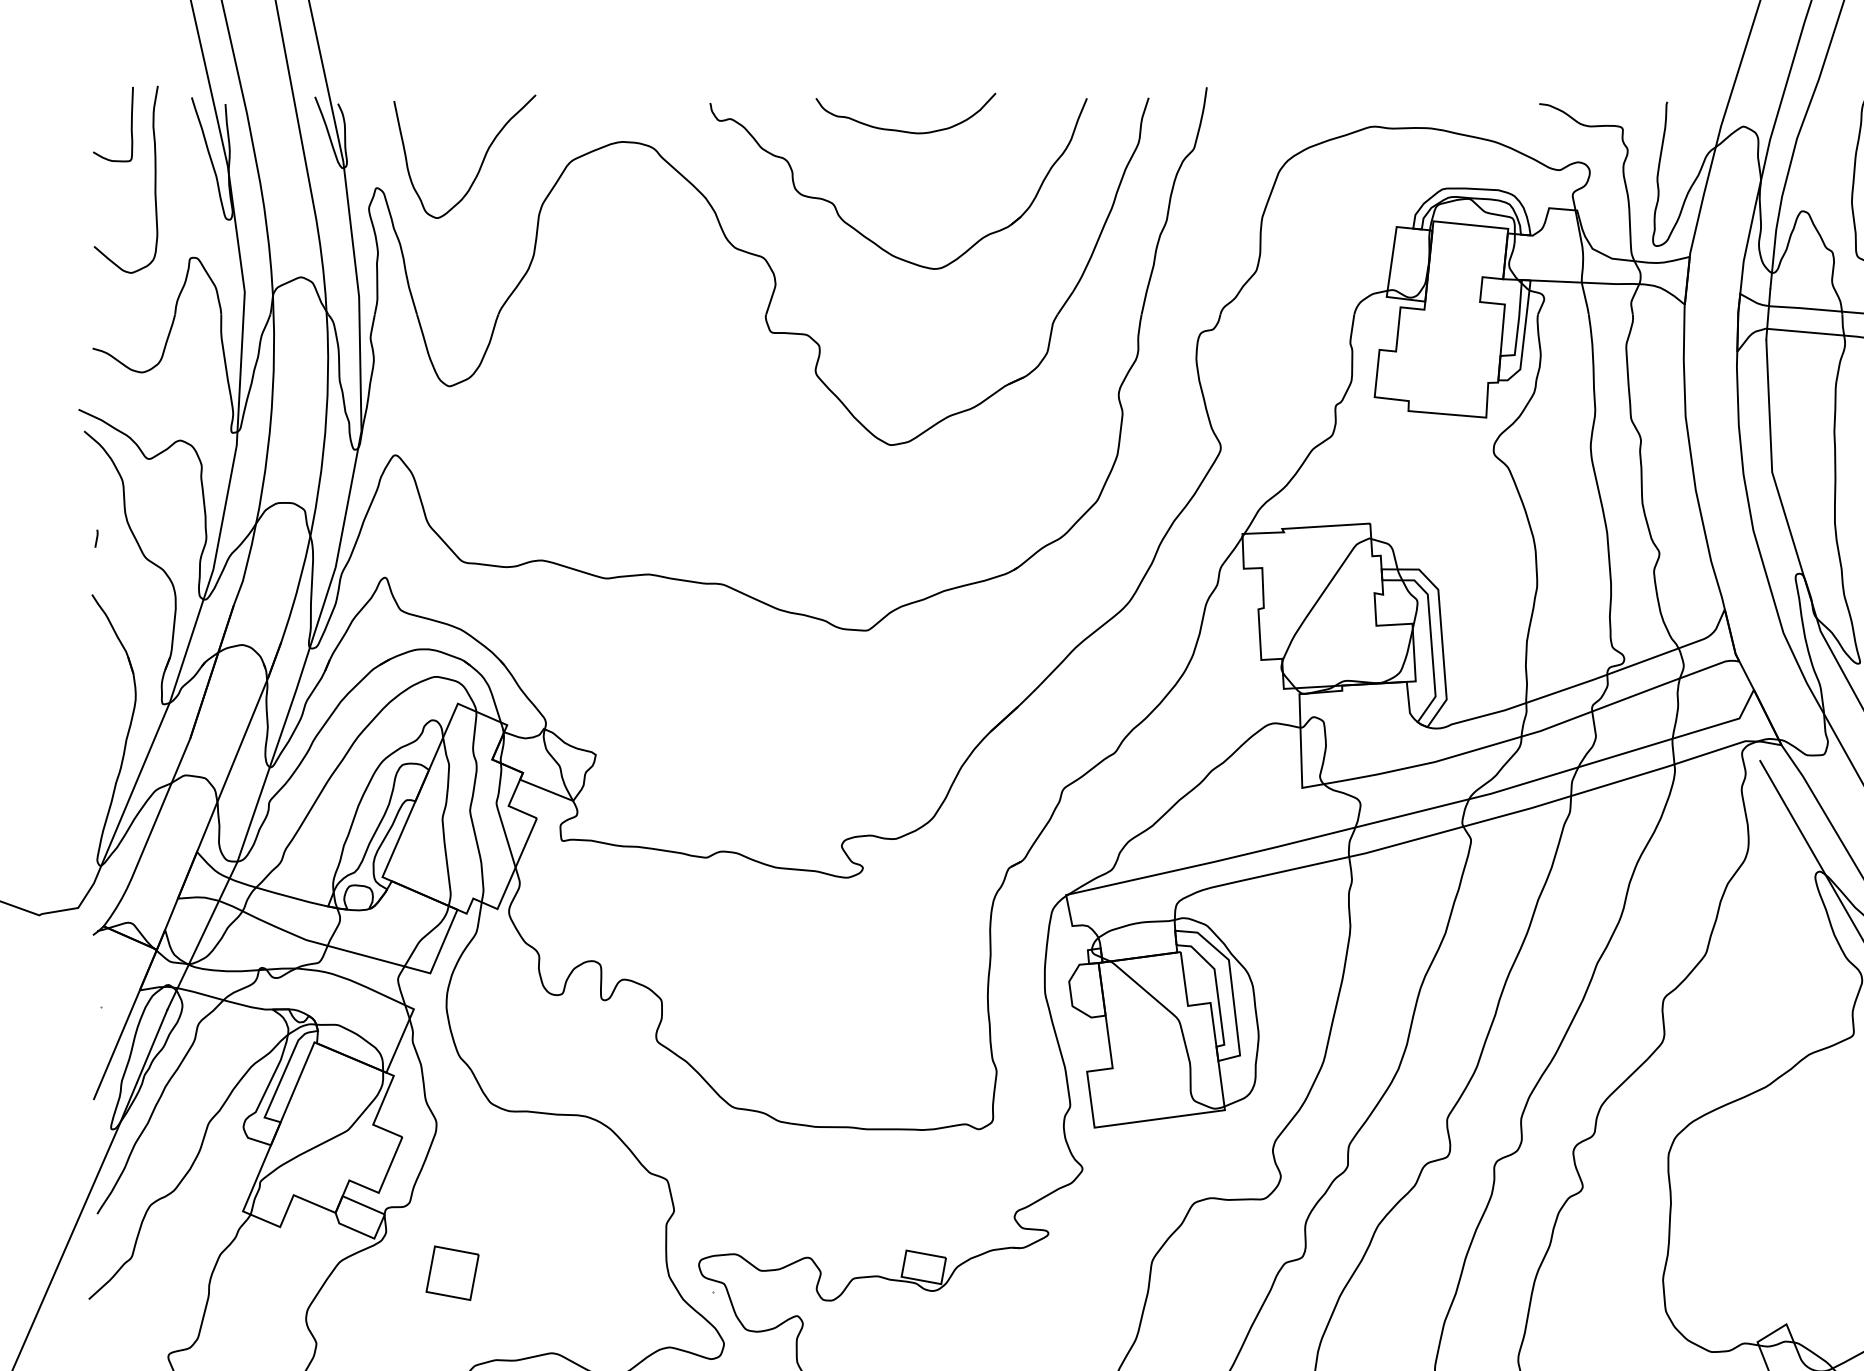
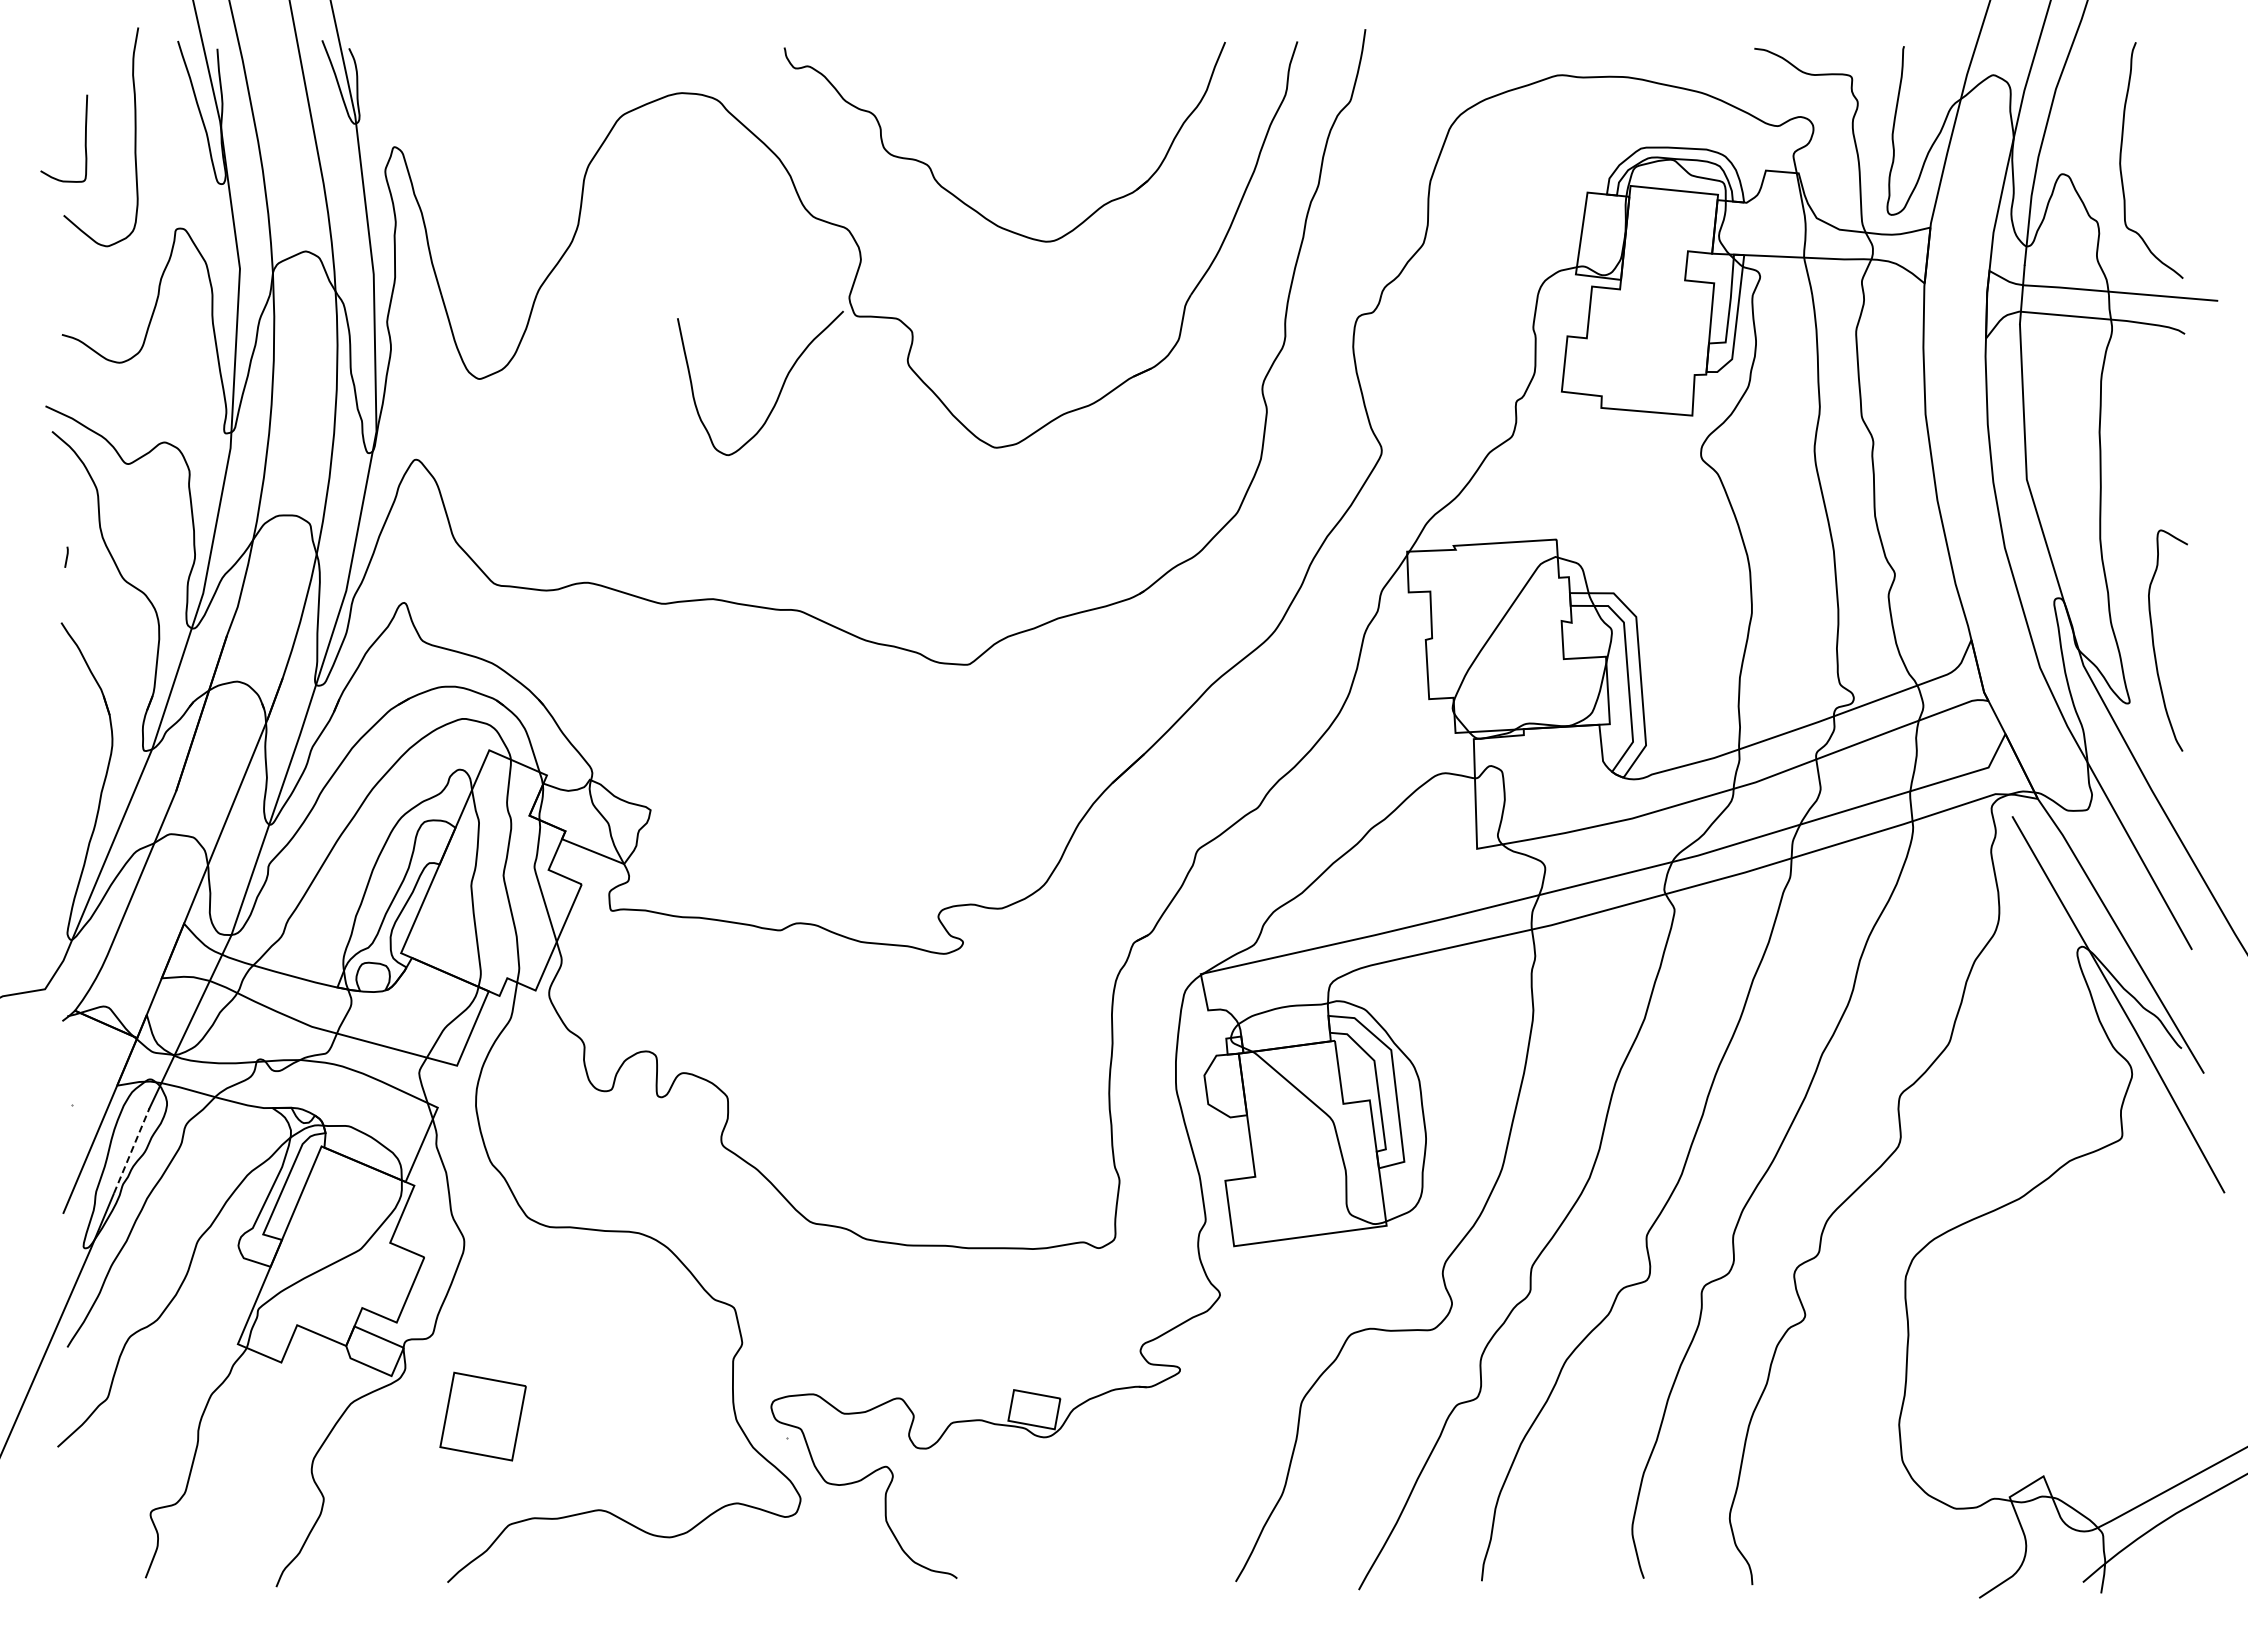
curve: (130, 125) -> (84, 139), moved
curve: (901, 130) -> (1008, 79), removed
curve: (481, 163) -> (779, 391), moved
line: (152, 1045) -> (131, 1150), solid -> dashed
part: (452, 1273) -> (482, 1416), size x1.4

